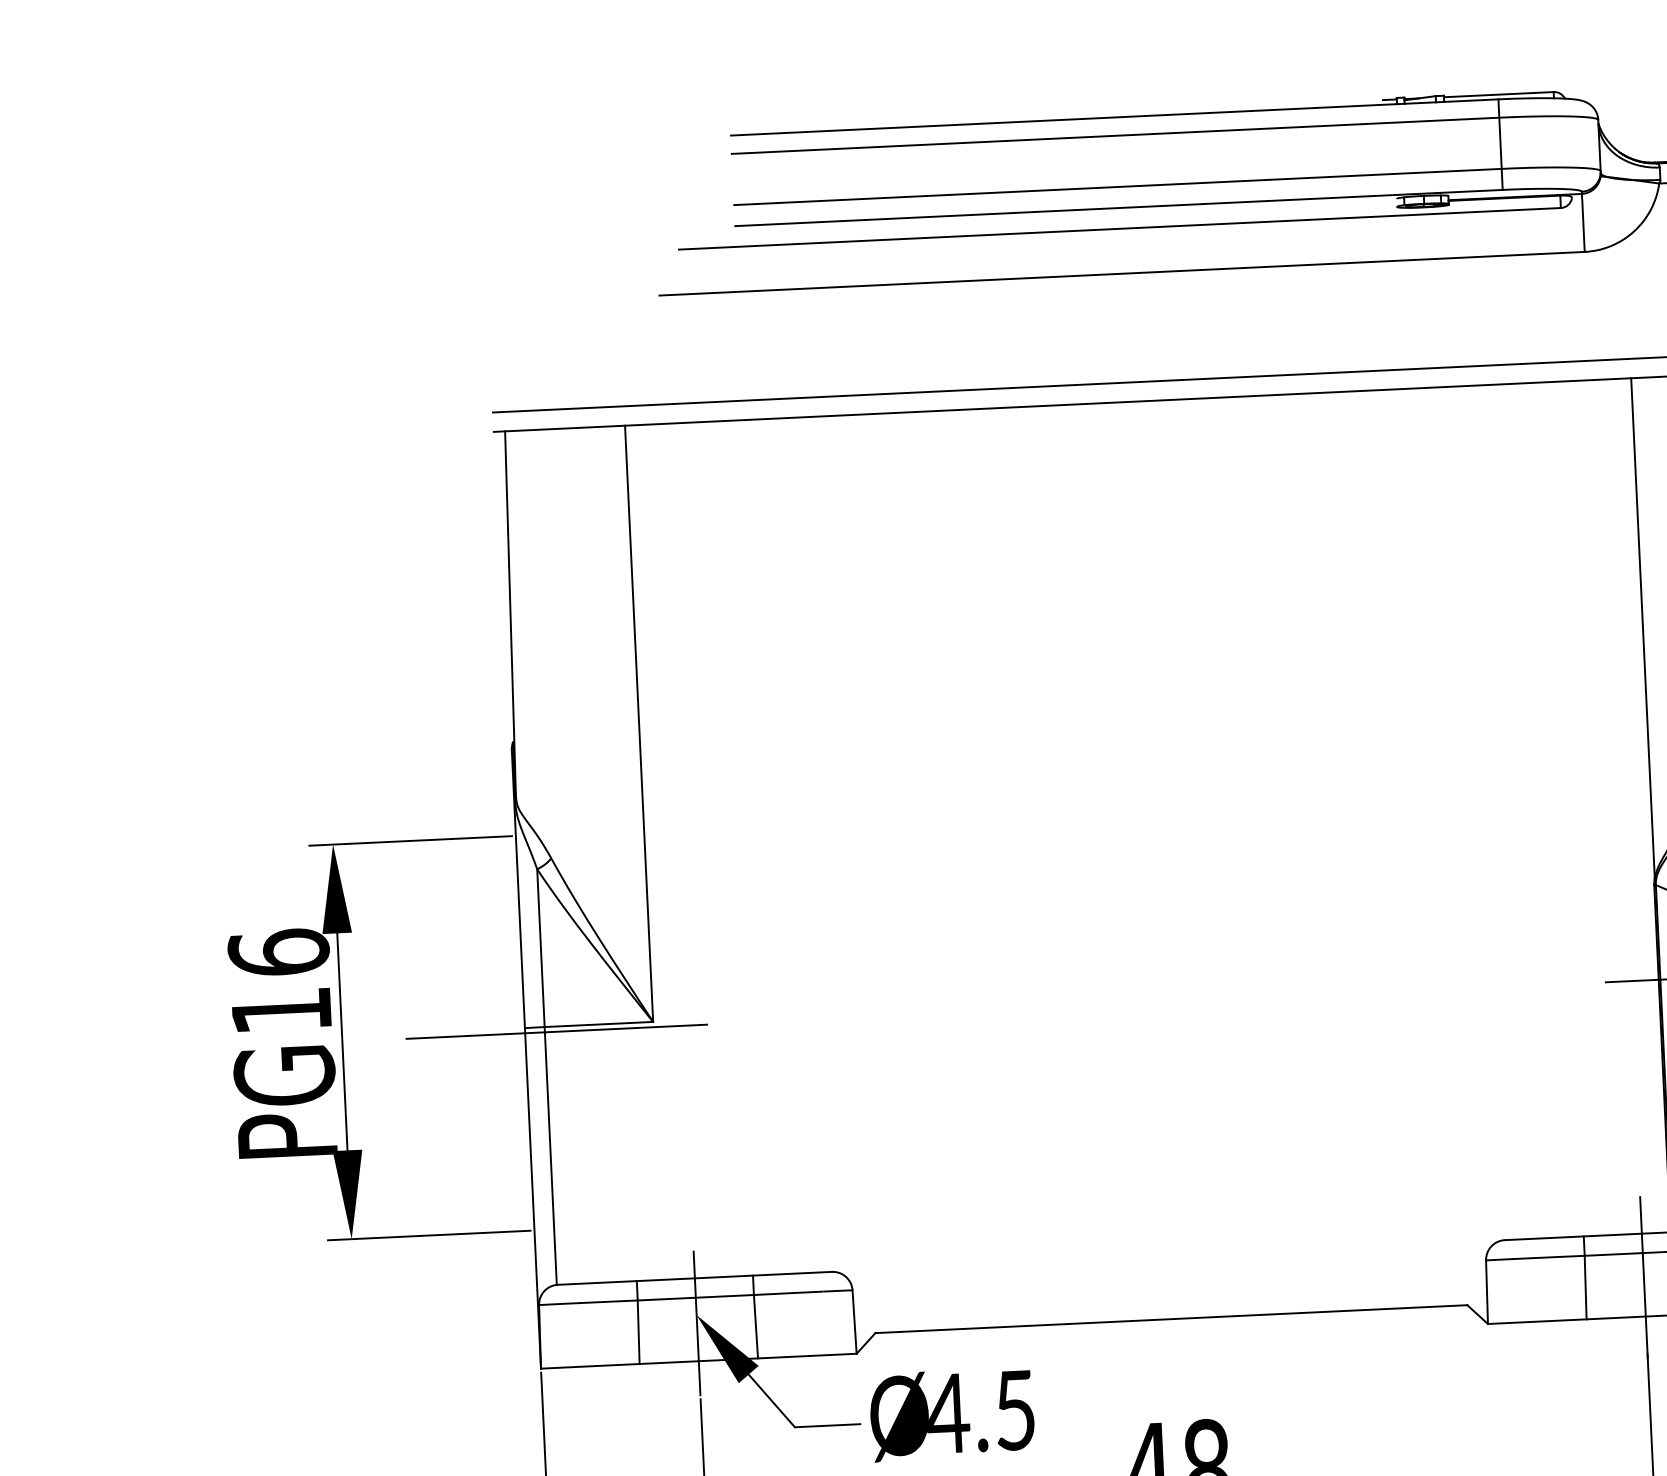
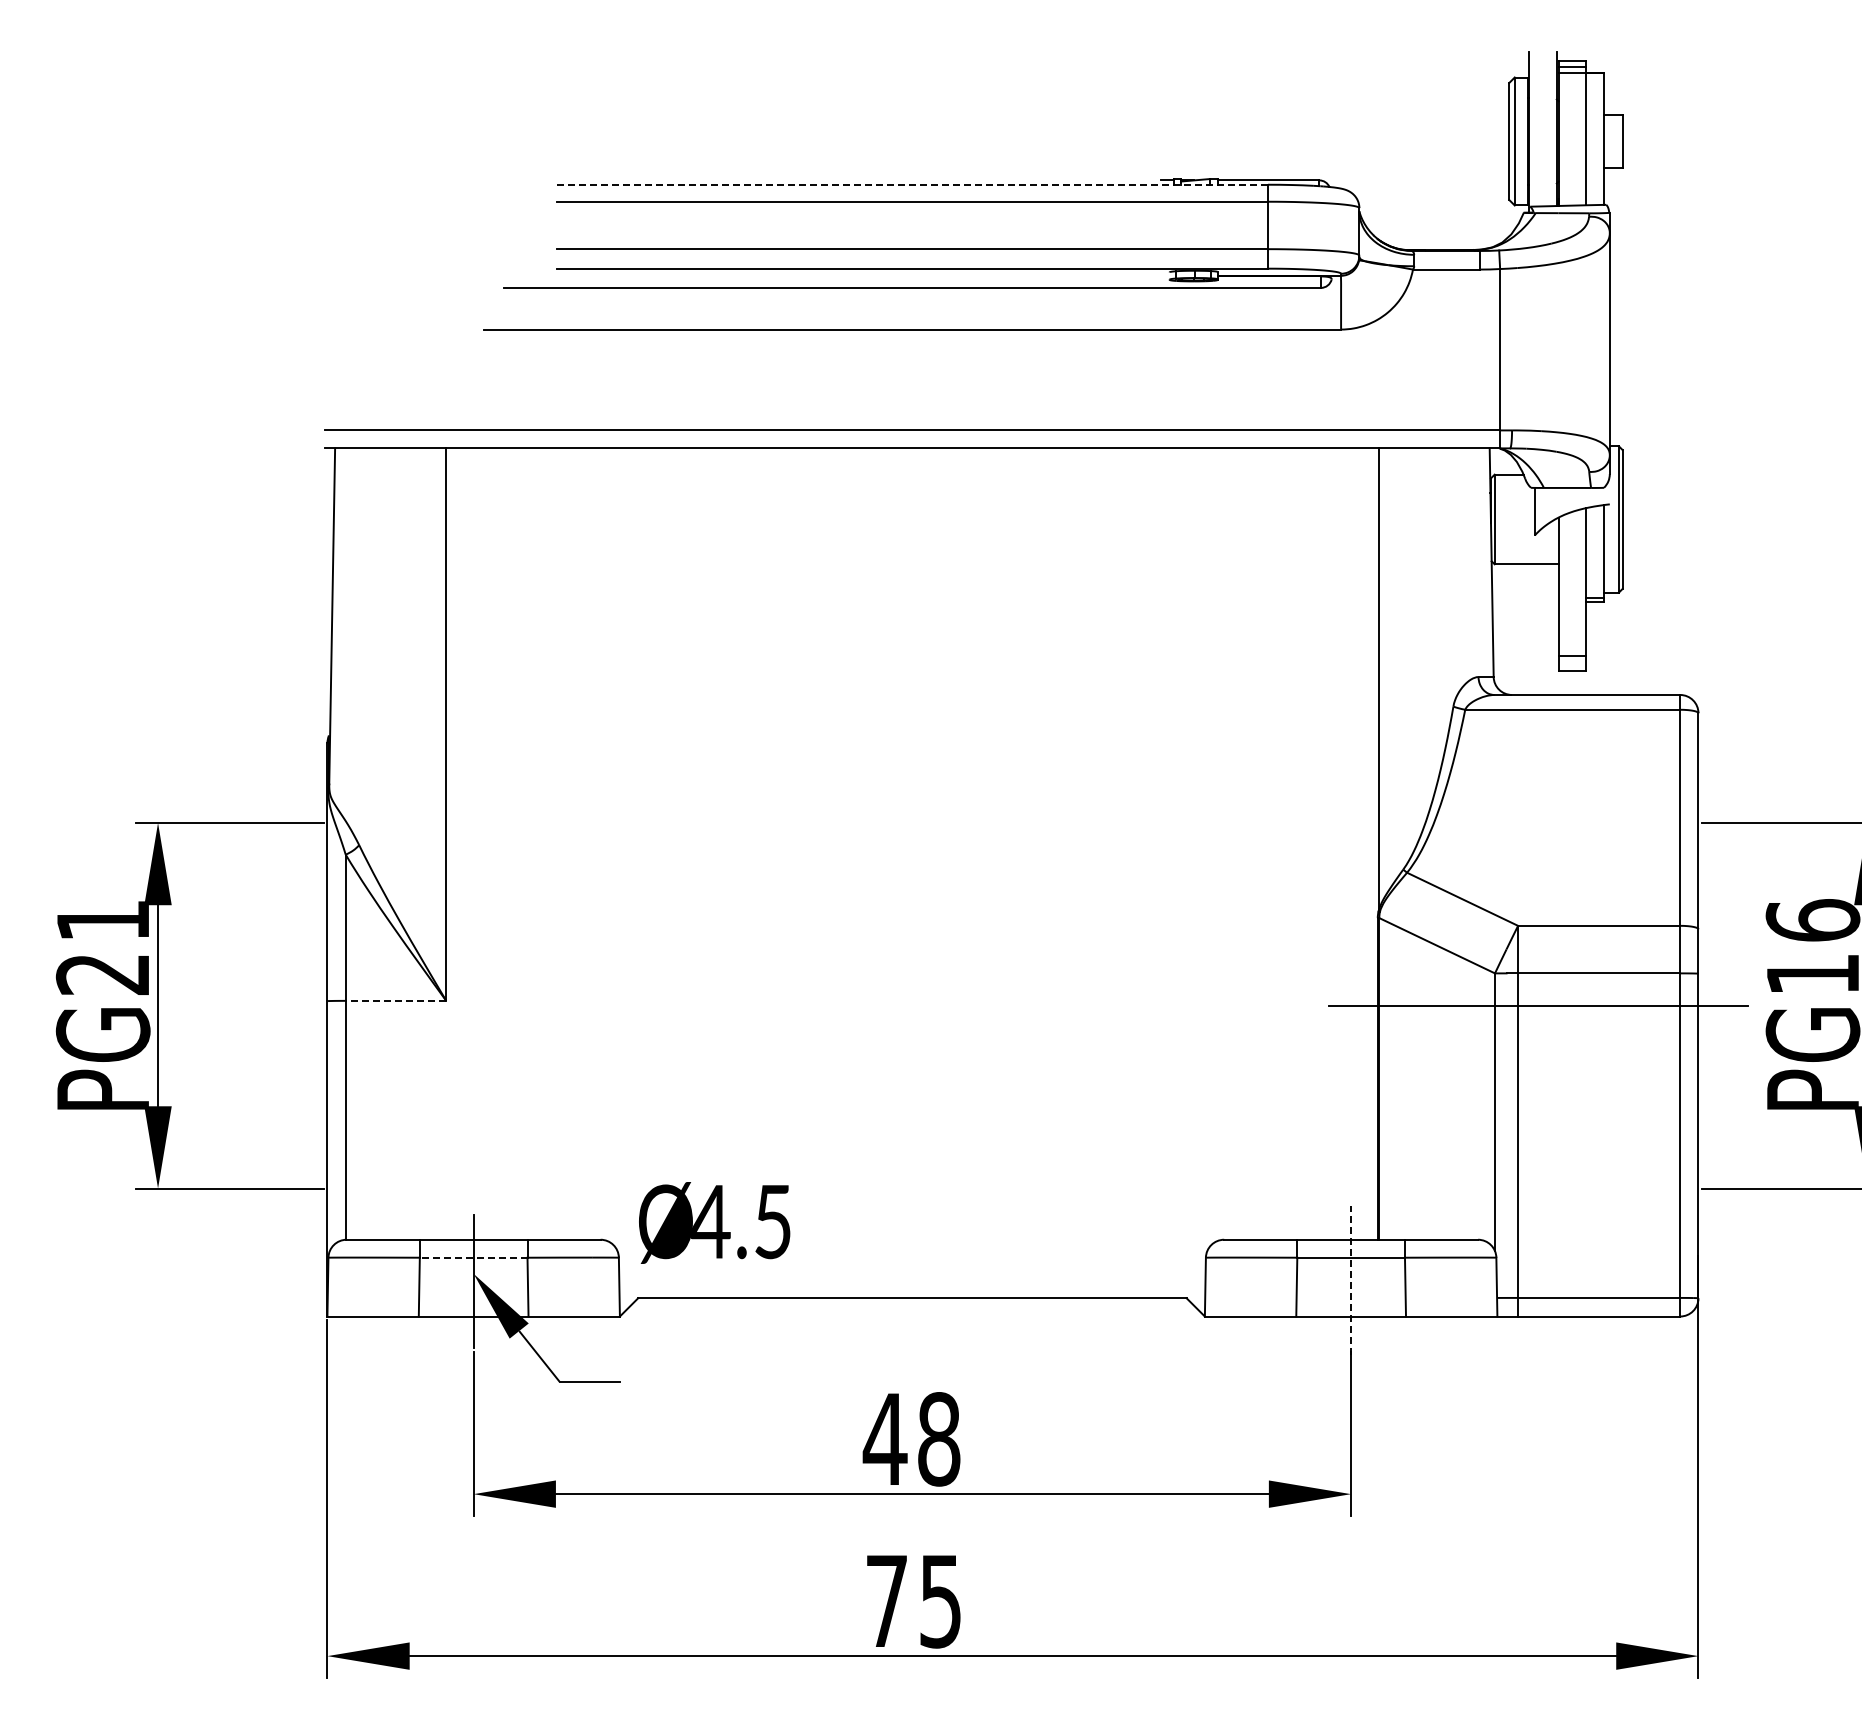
line: (1114, 117) -> (912, 184), solid -> dashed
text: (279, 980) -> (102, 946), PG16 -> PG21
line: (598, 1024) -> (395, 1000), solid -> dashed
line: (556, 1031) -> (356, 1005), removed
line: (1644, 1277) -> (1351, 1280), solid -> dashed
line: (695, 1297) -> (473, 1257), solid -> dashed
text: (952, 1414) -> (714, 1222), moved

